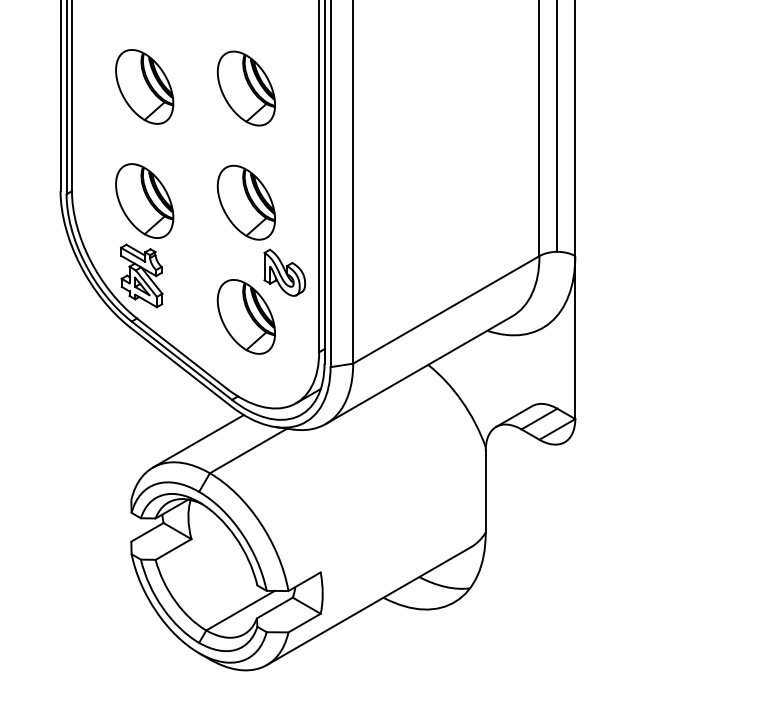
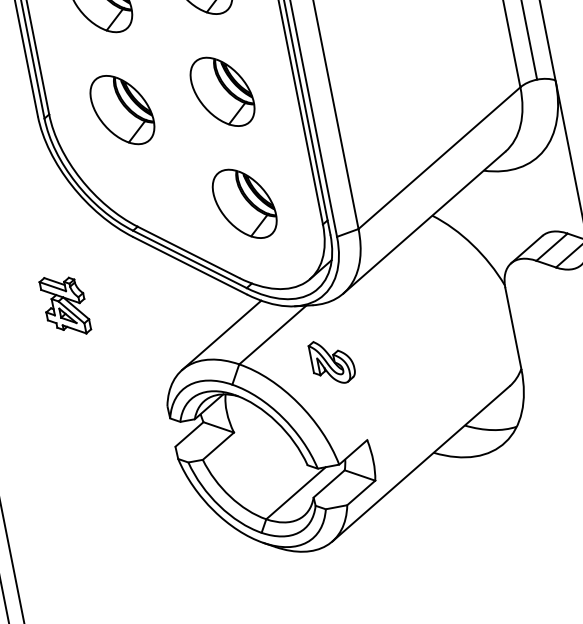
part: (284, 272) -> (332, 361), moved
part: (141, 275) -> (65, 305), moved

